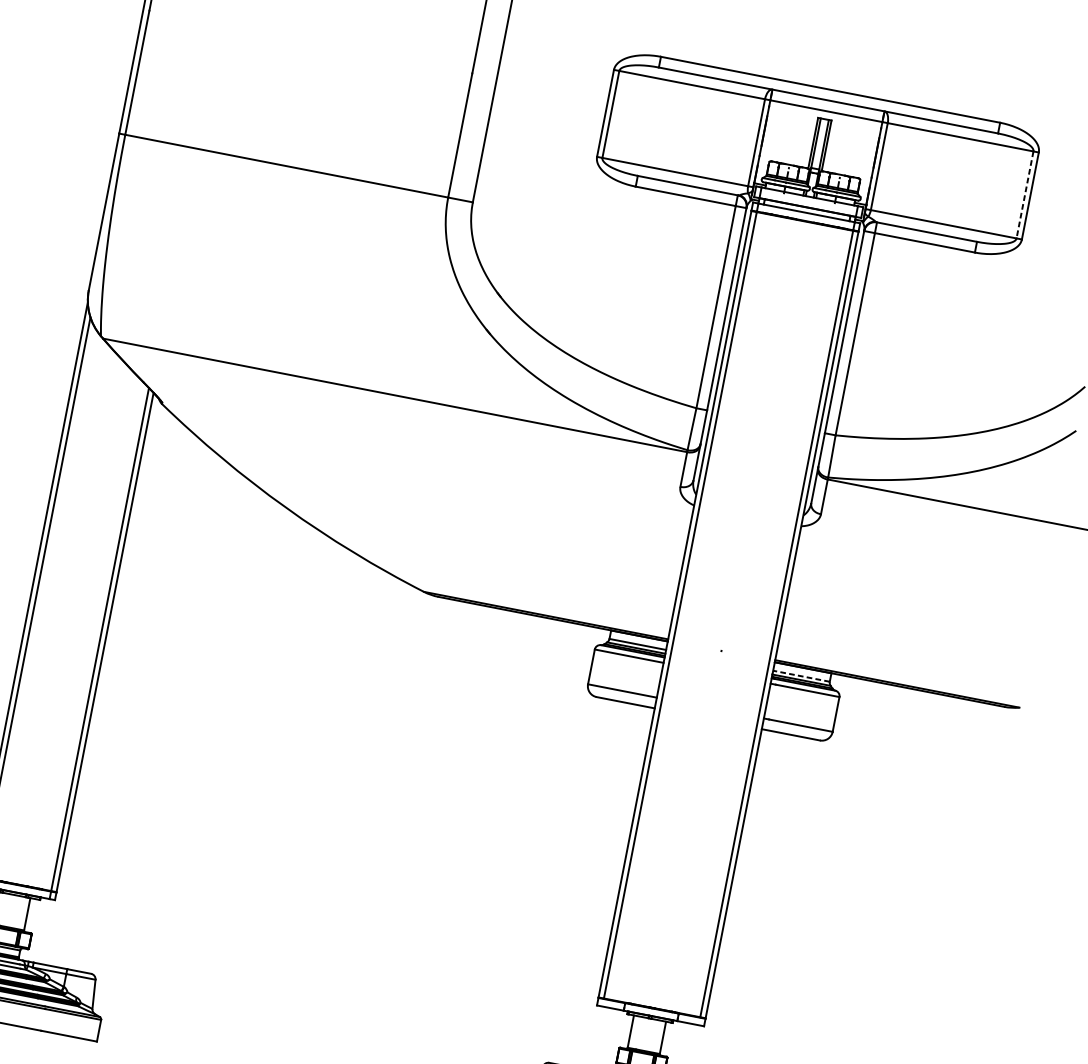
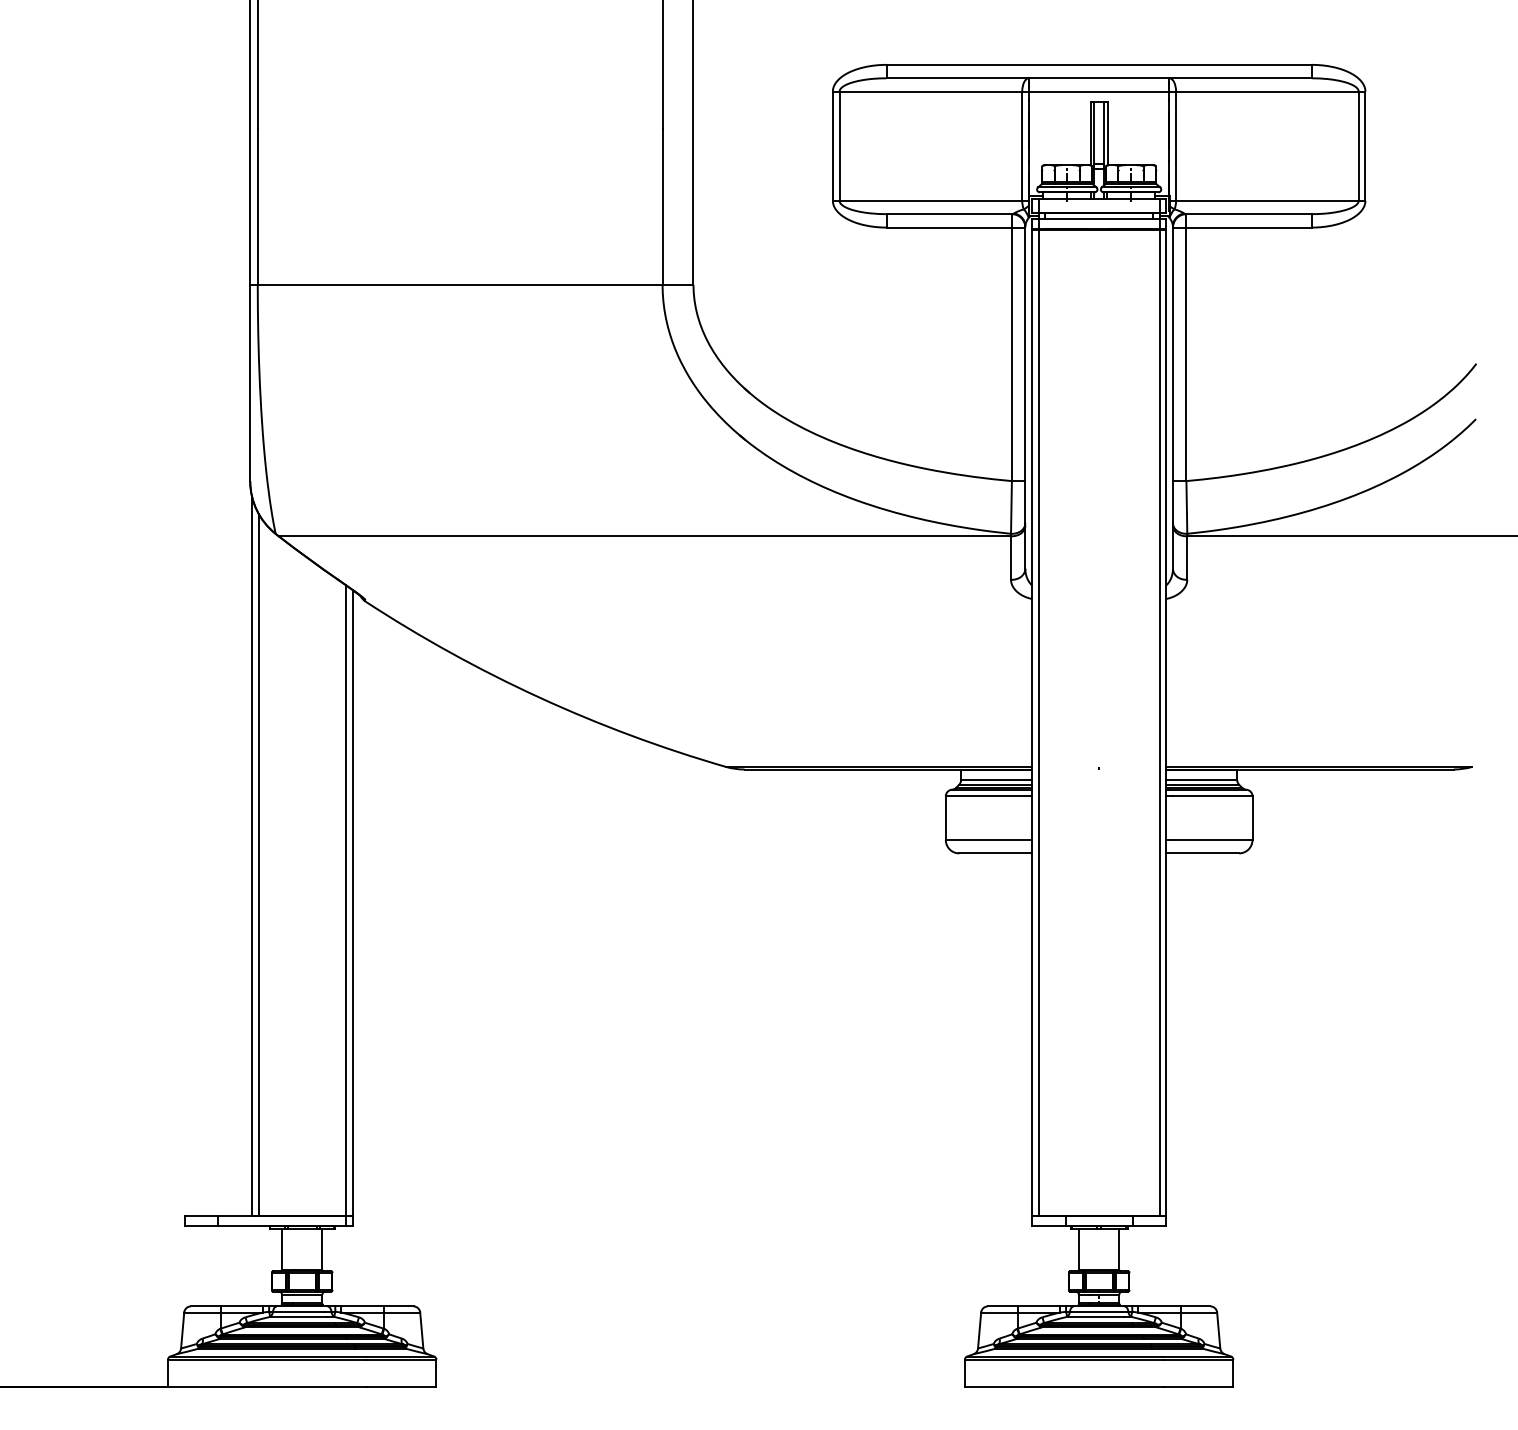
line: (1024, 195) -> (1358, 146), dashed -> solid
line: (801, 676) -> (1201, 780), dashed -> solid

